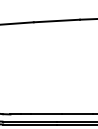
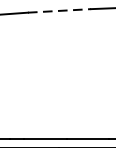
line: (57, 20) -> (60, 10), solid -> dashed

